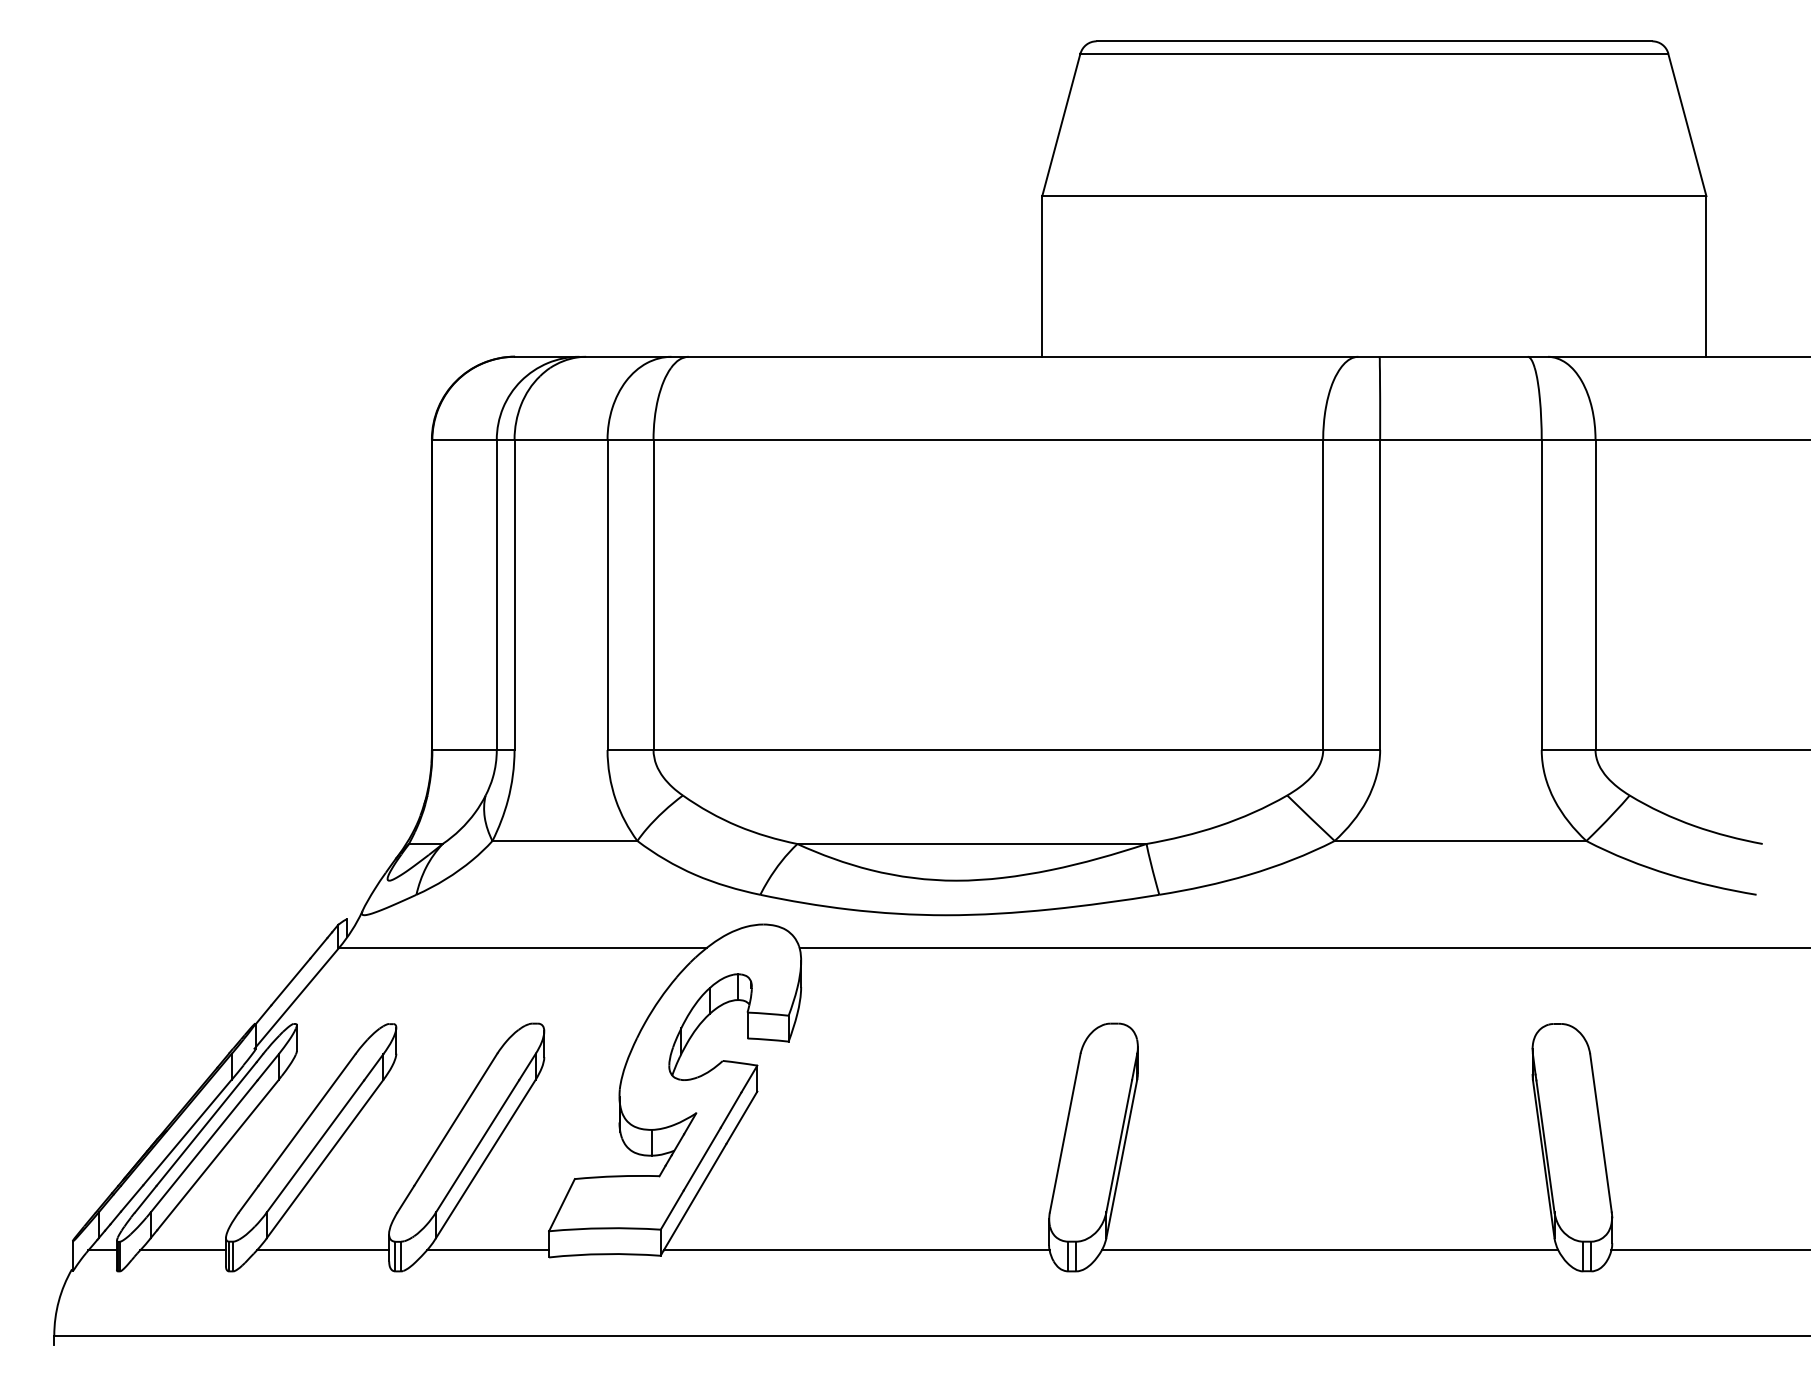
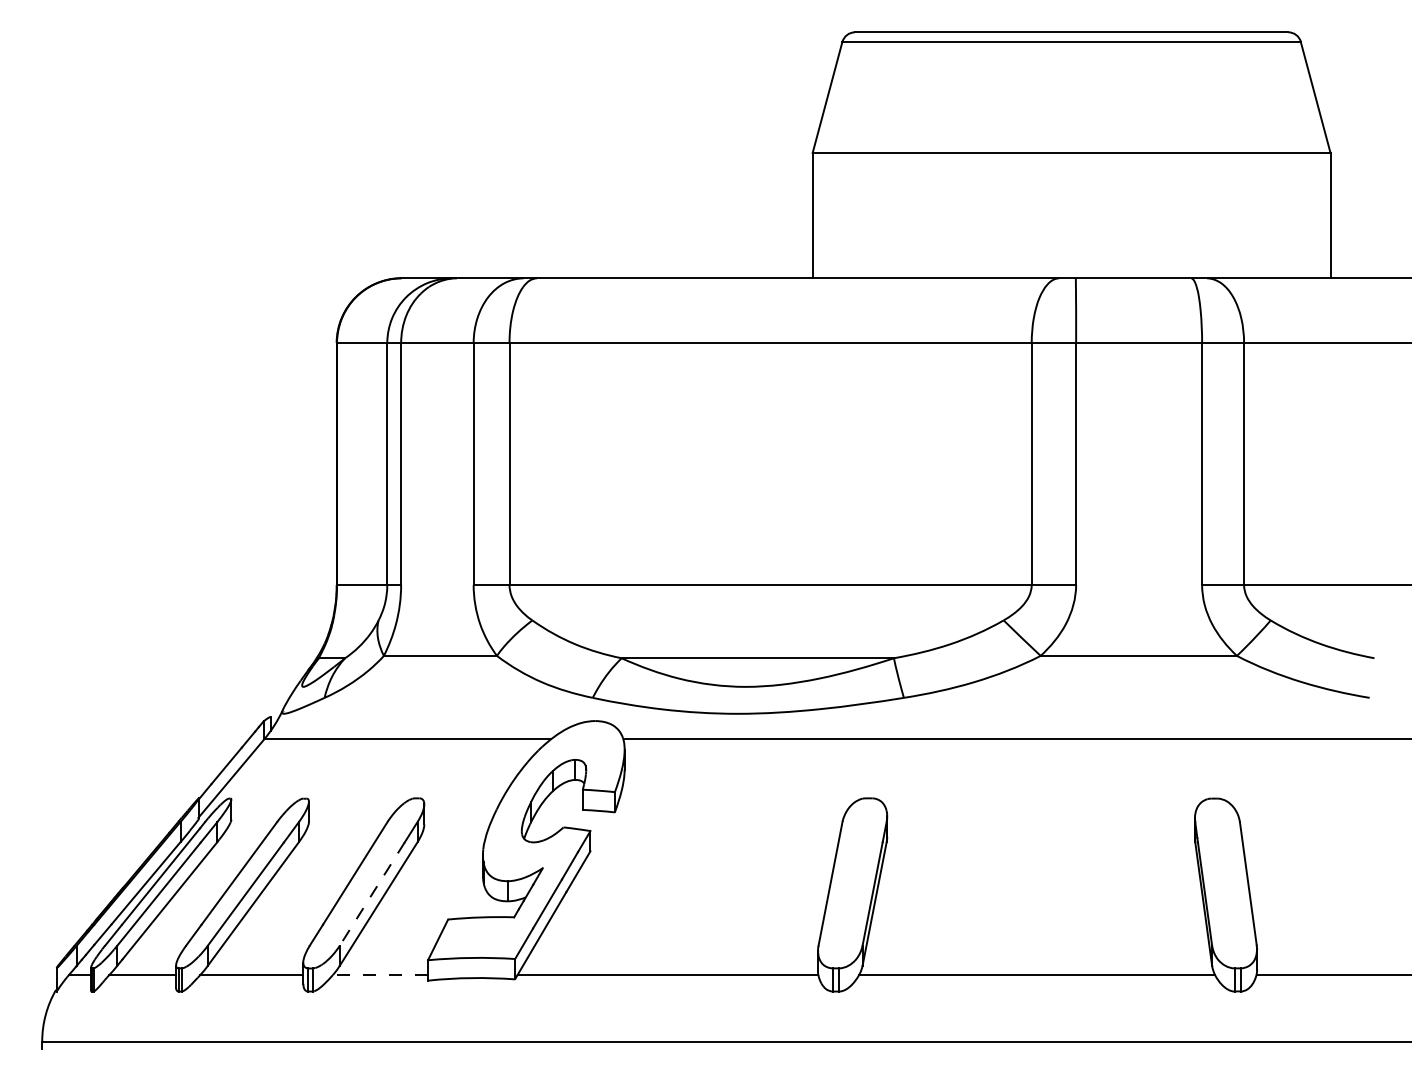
line: (477, 1146) -> (372, 894), solid -> dashed
line: (487, 1250) -> (380, 975), solid -> dashed

